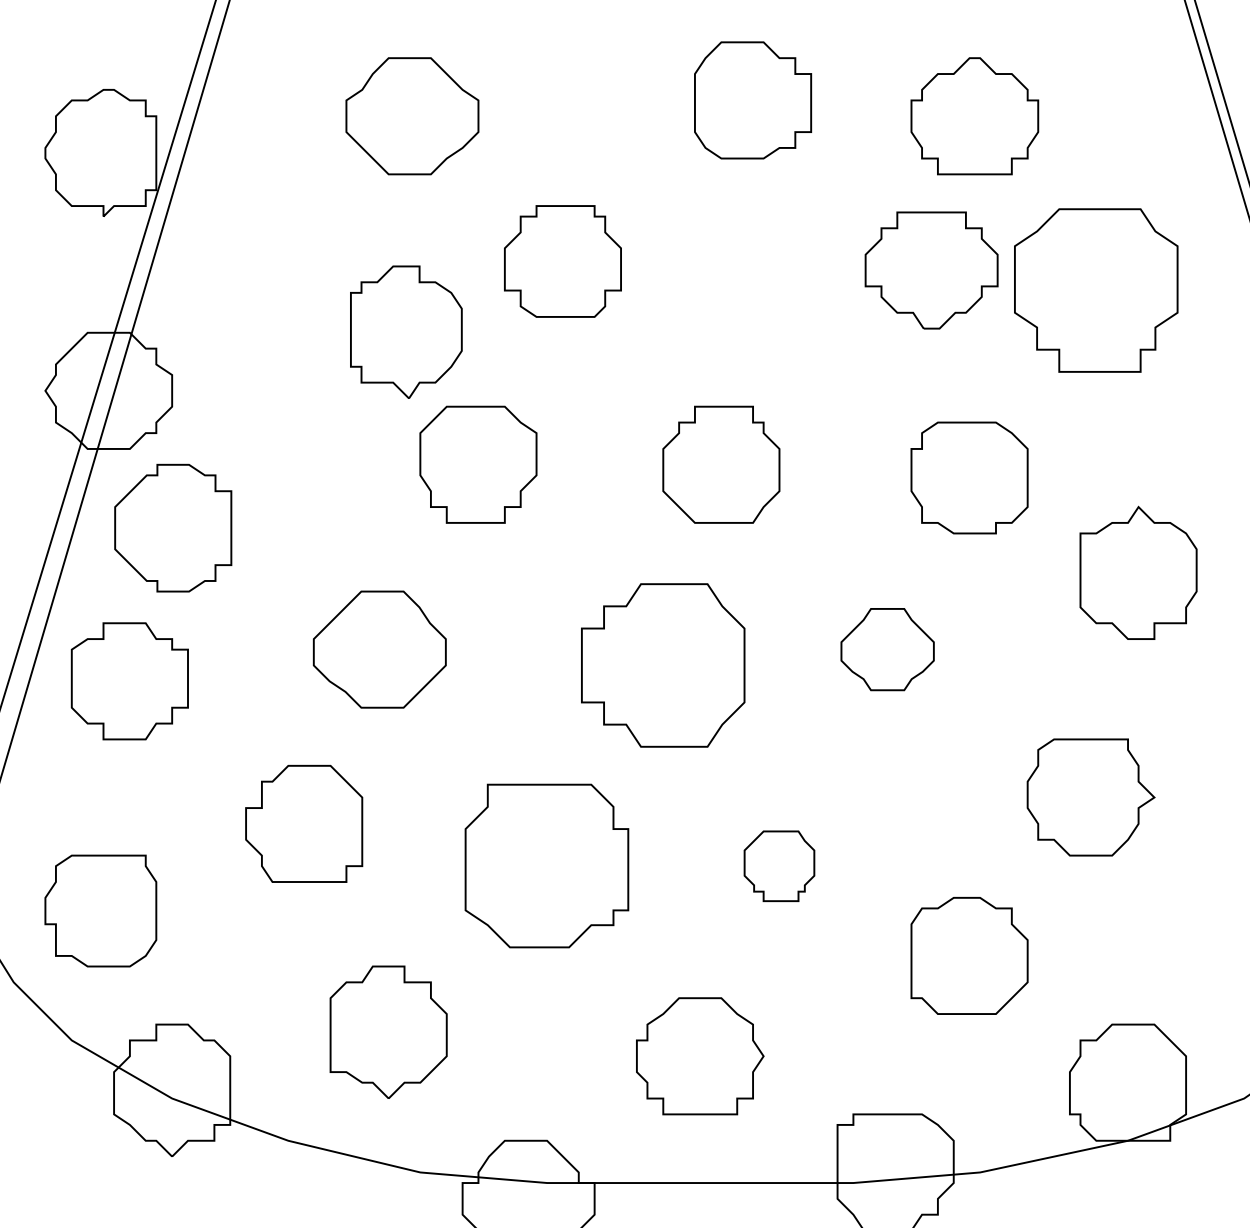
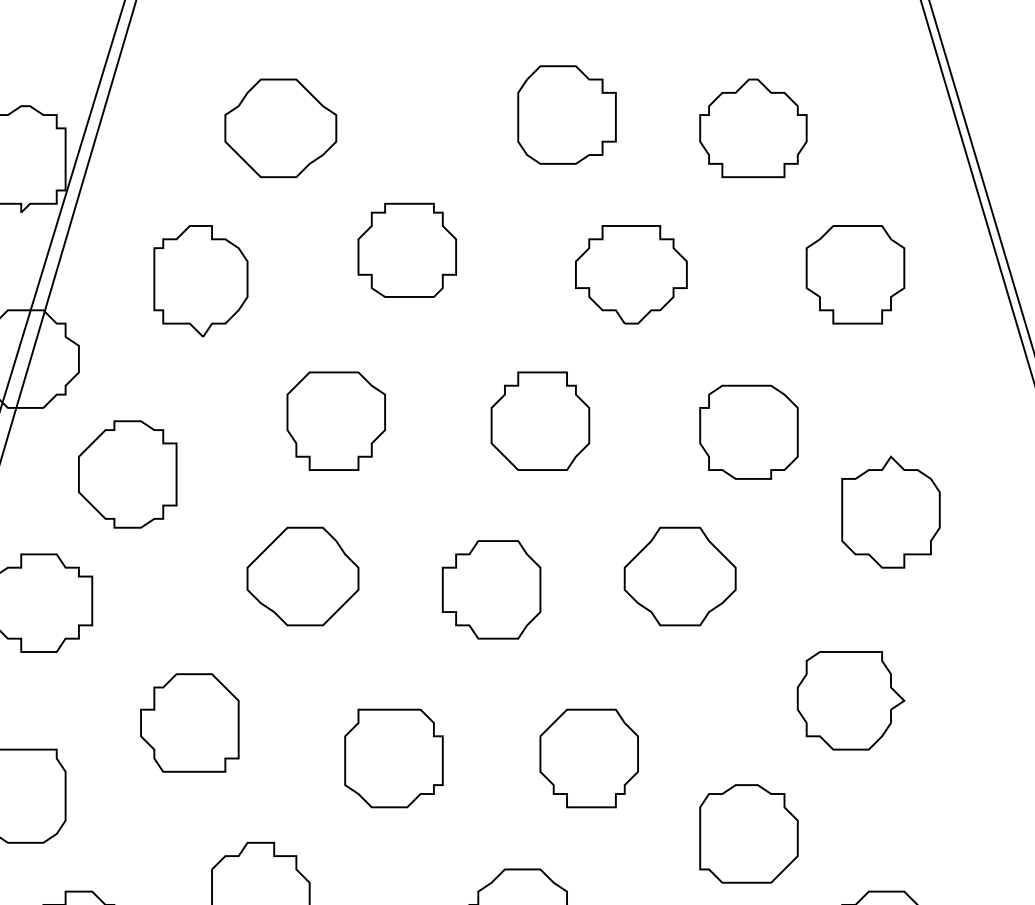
part: (931, 270) -> (631, 274), moved
part: (1096, 290) -> (855, 274), size x0.71
part: (406, 331) -> (201, 280), moved
part: (173, 527) -> (127, 473), moved
part: (379, 649) -> (302, 576), moved
part: (887, 649) -> (680, 576), size x1.43
part: (663, 665) -> (491, 589), size x0.71
part: (547, 866) -> (394, 758), size x0.71
part: (779, 866) -> (589, 758), size x1.67

